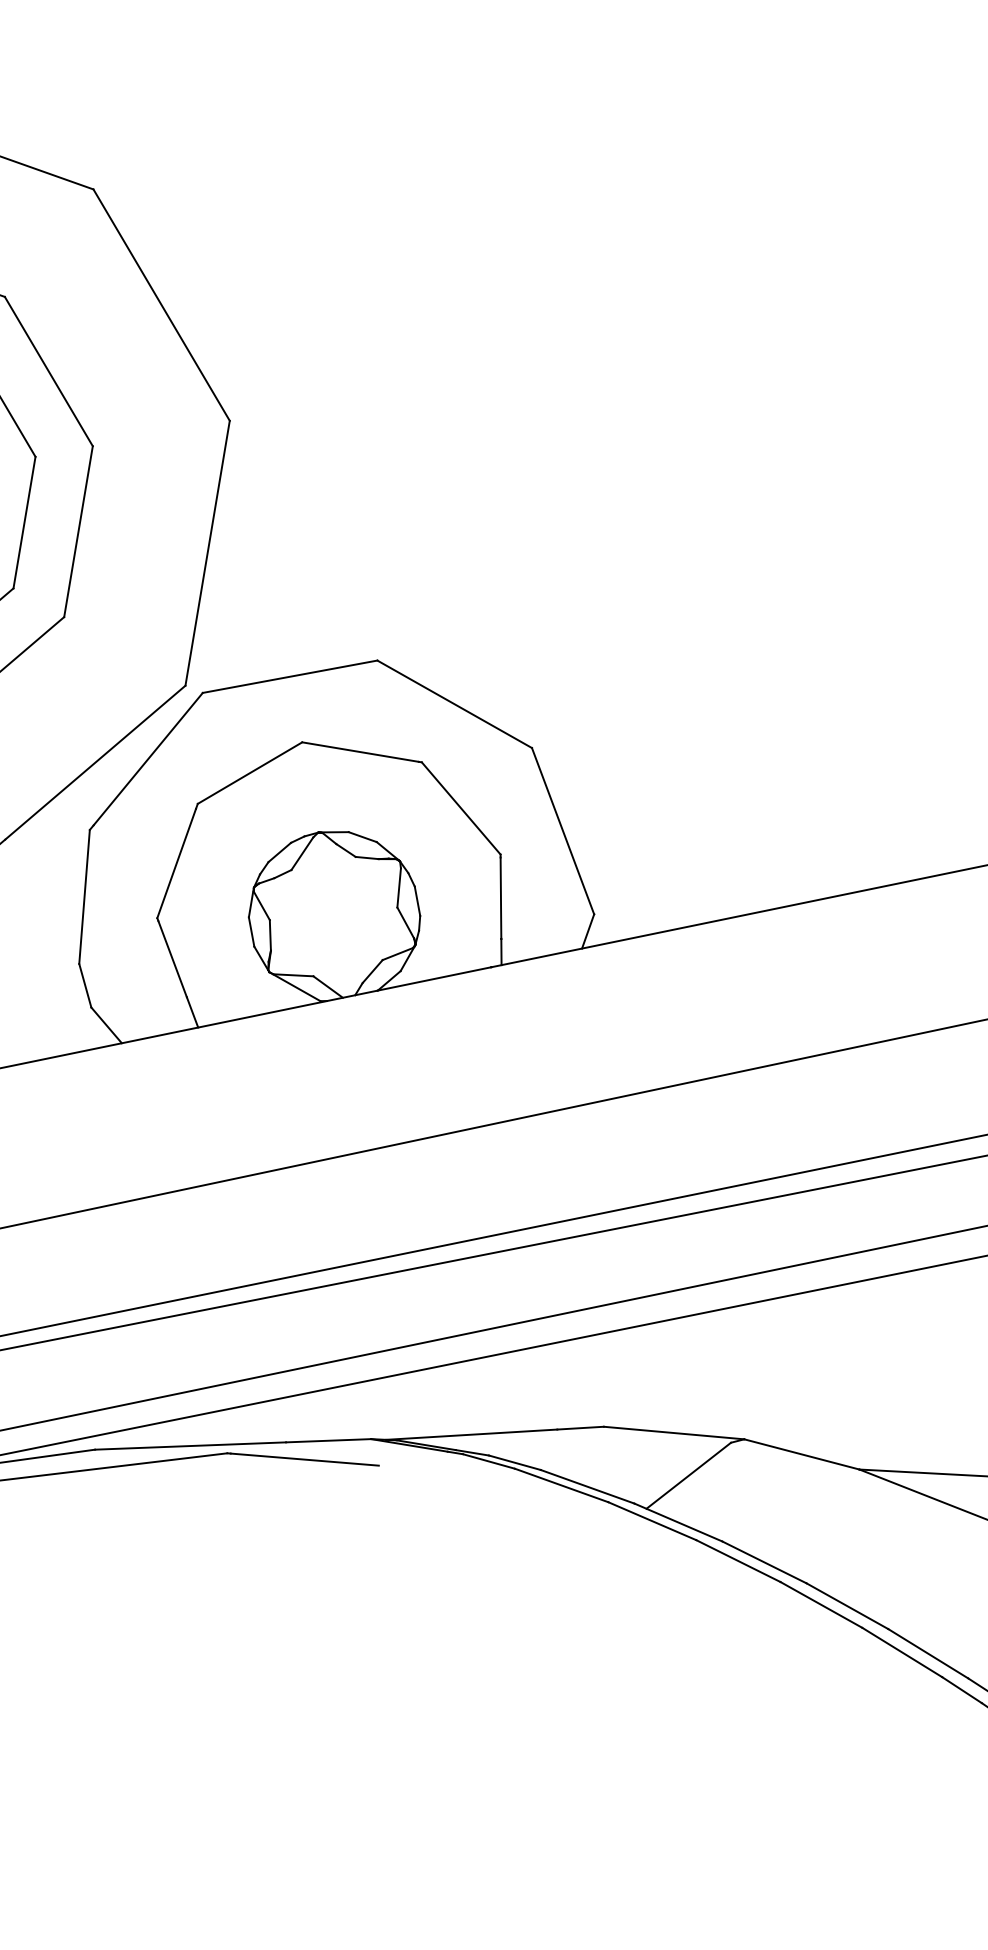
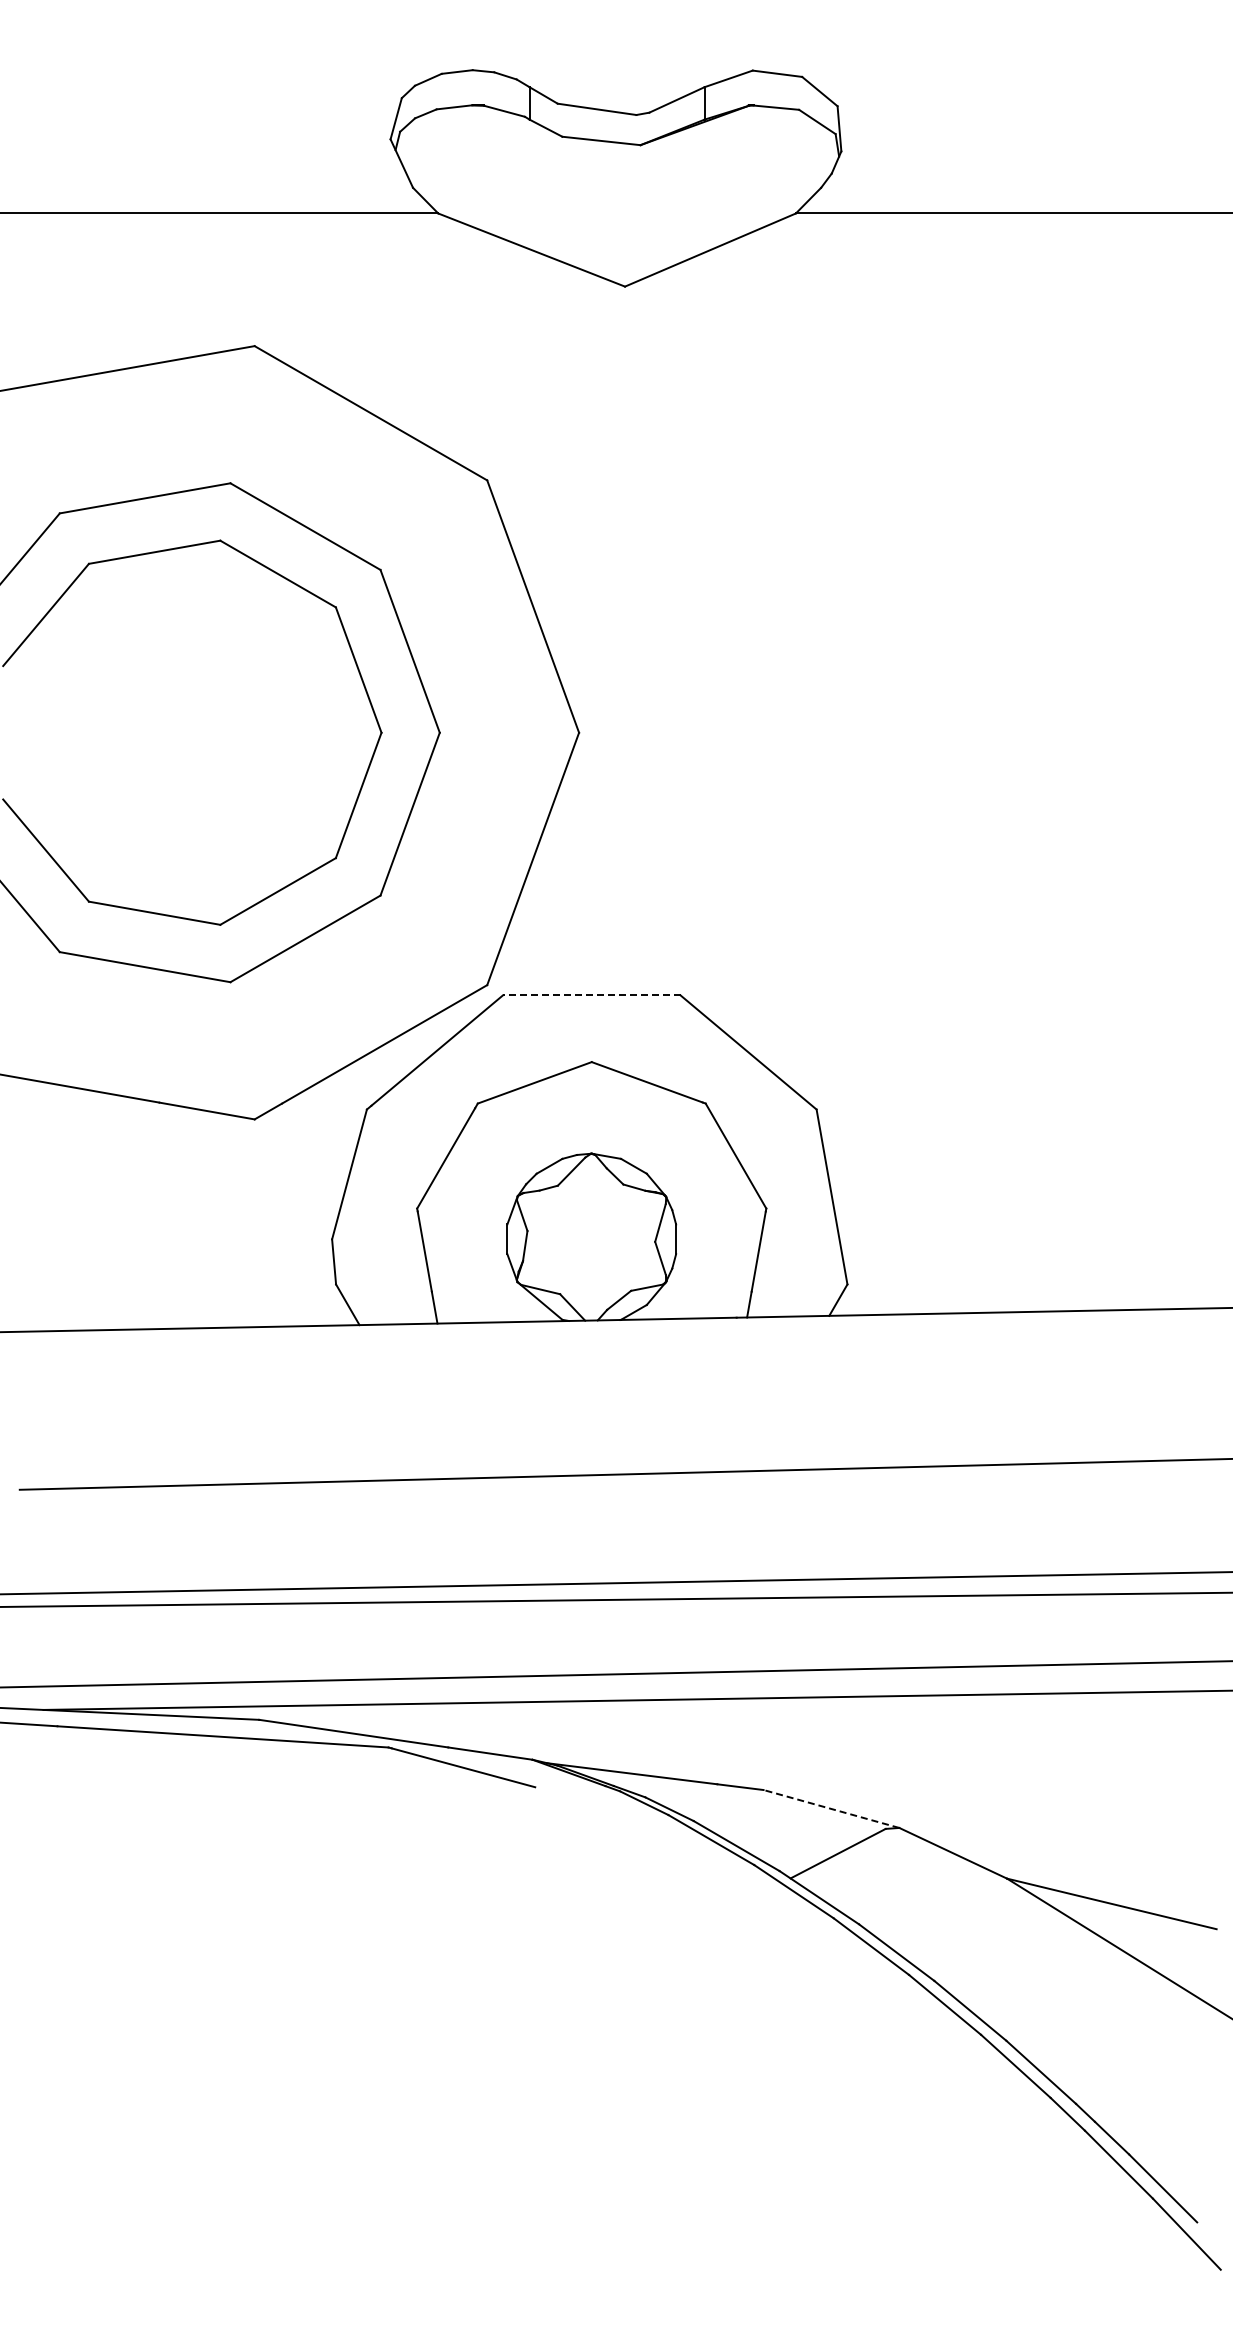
line: (289, 676) -> (591, 995), solid -> dashed
line: (674, 1432) -> (831, 1808), solid -> dashed

